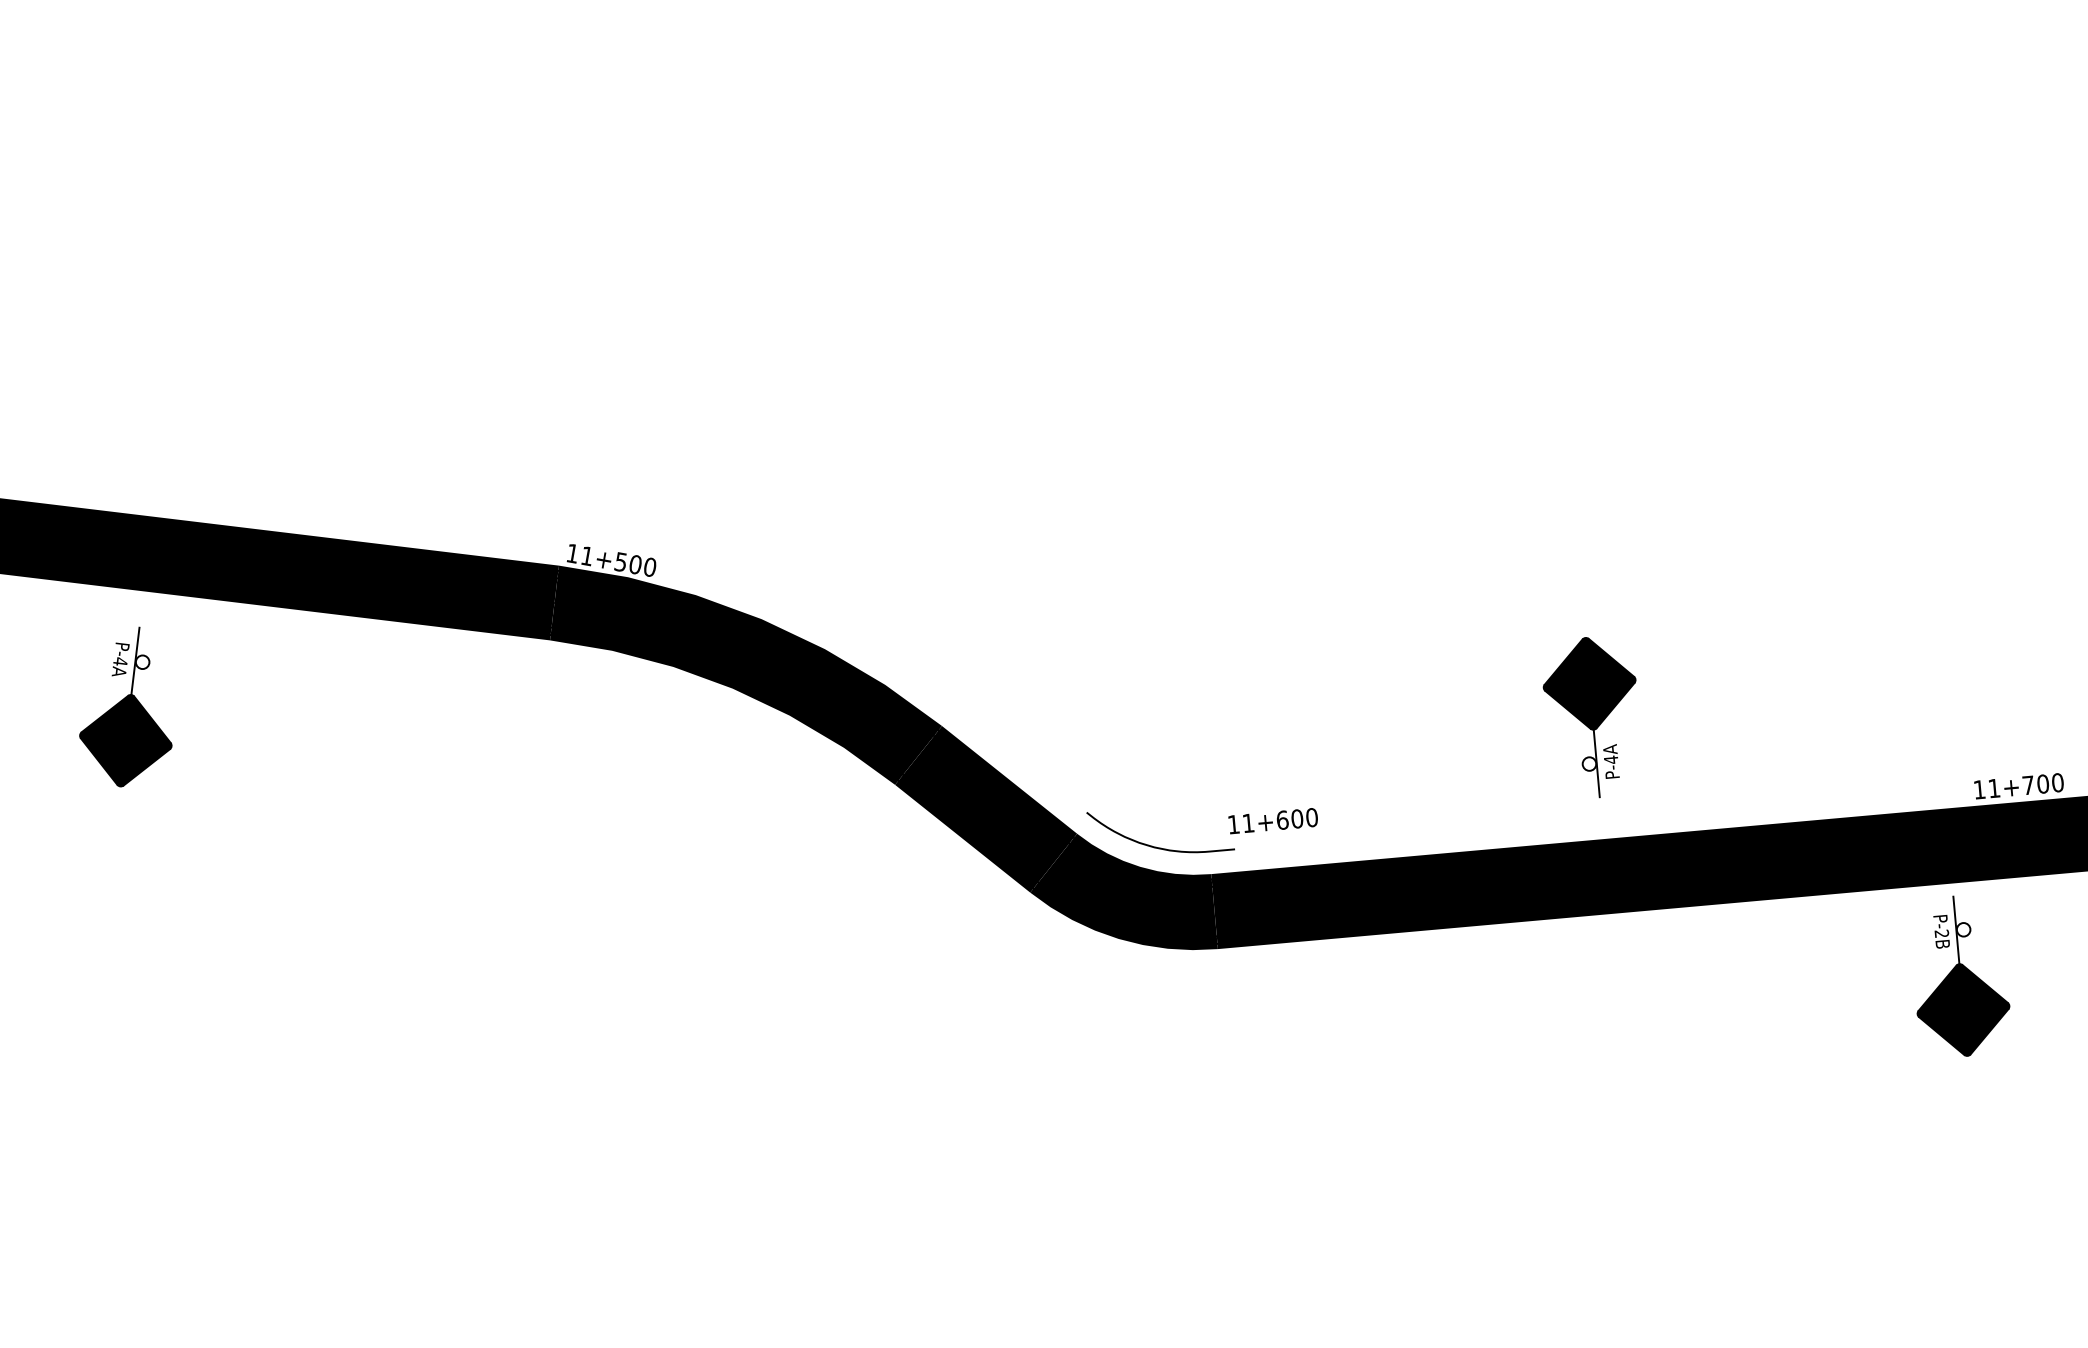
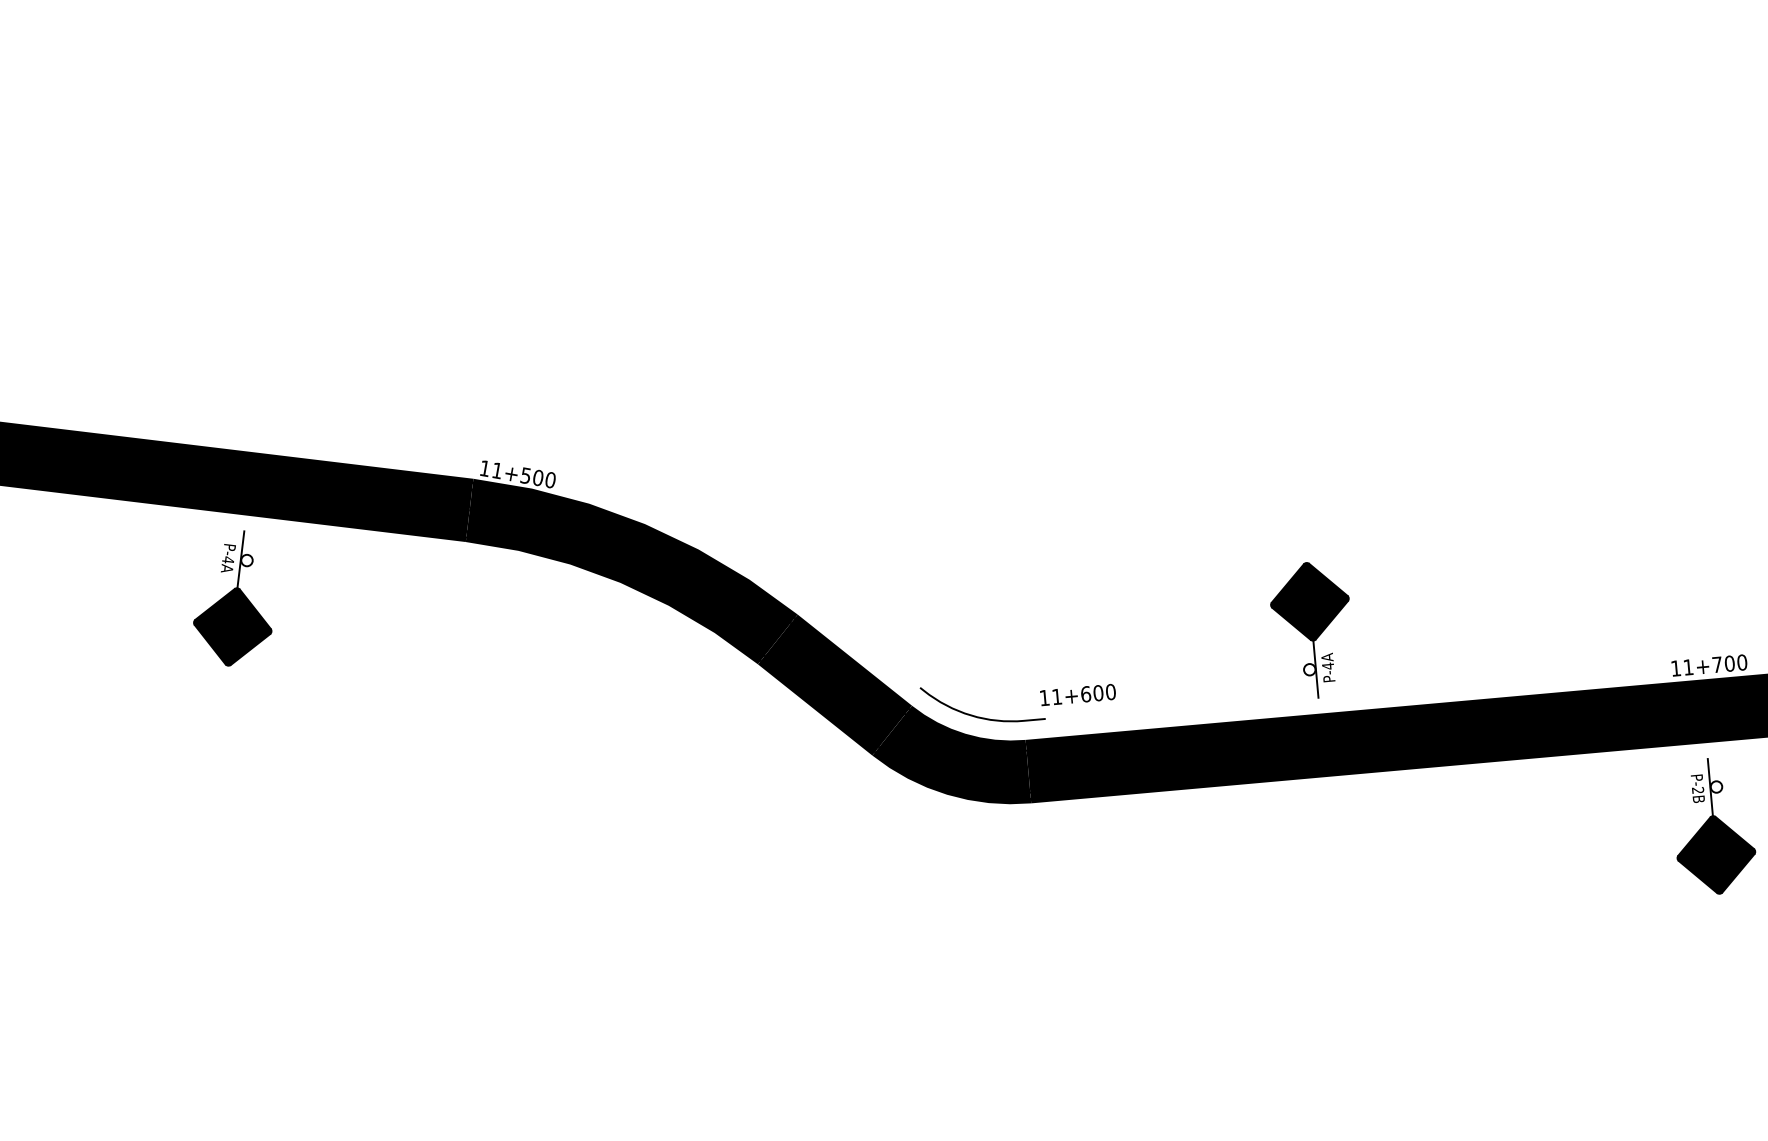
part: (125, 707) -> (232, 598), moved
part: (1589, 717) -> (1309, 630), moved
part: (1963, 976) -> (1716, 826), moved

